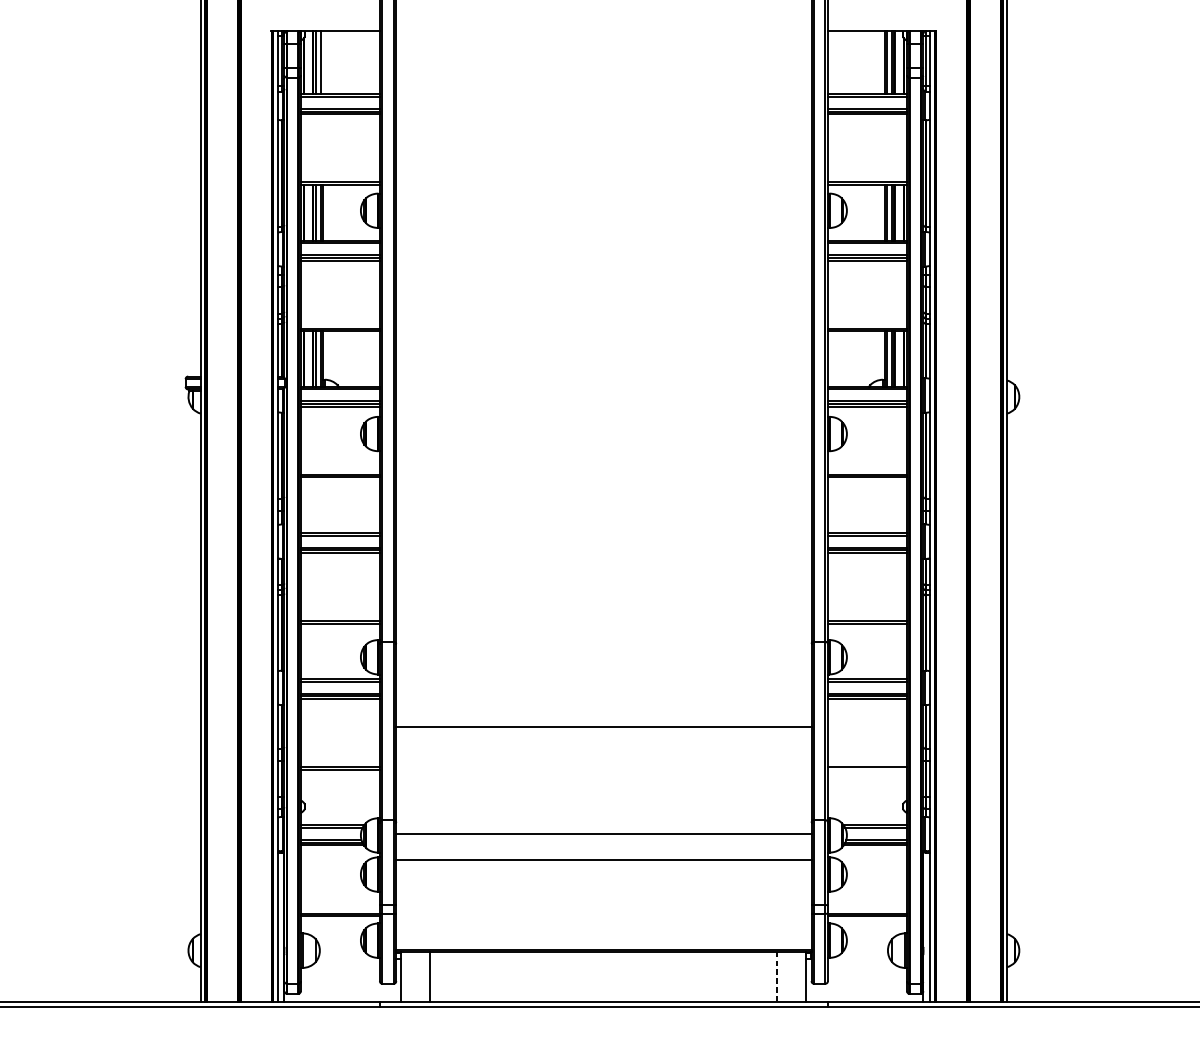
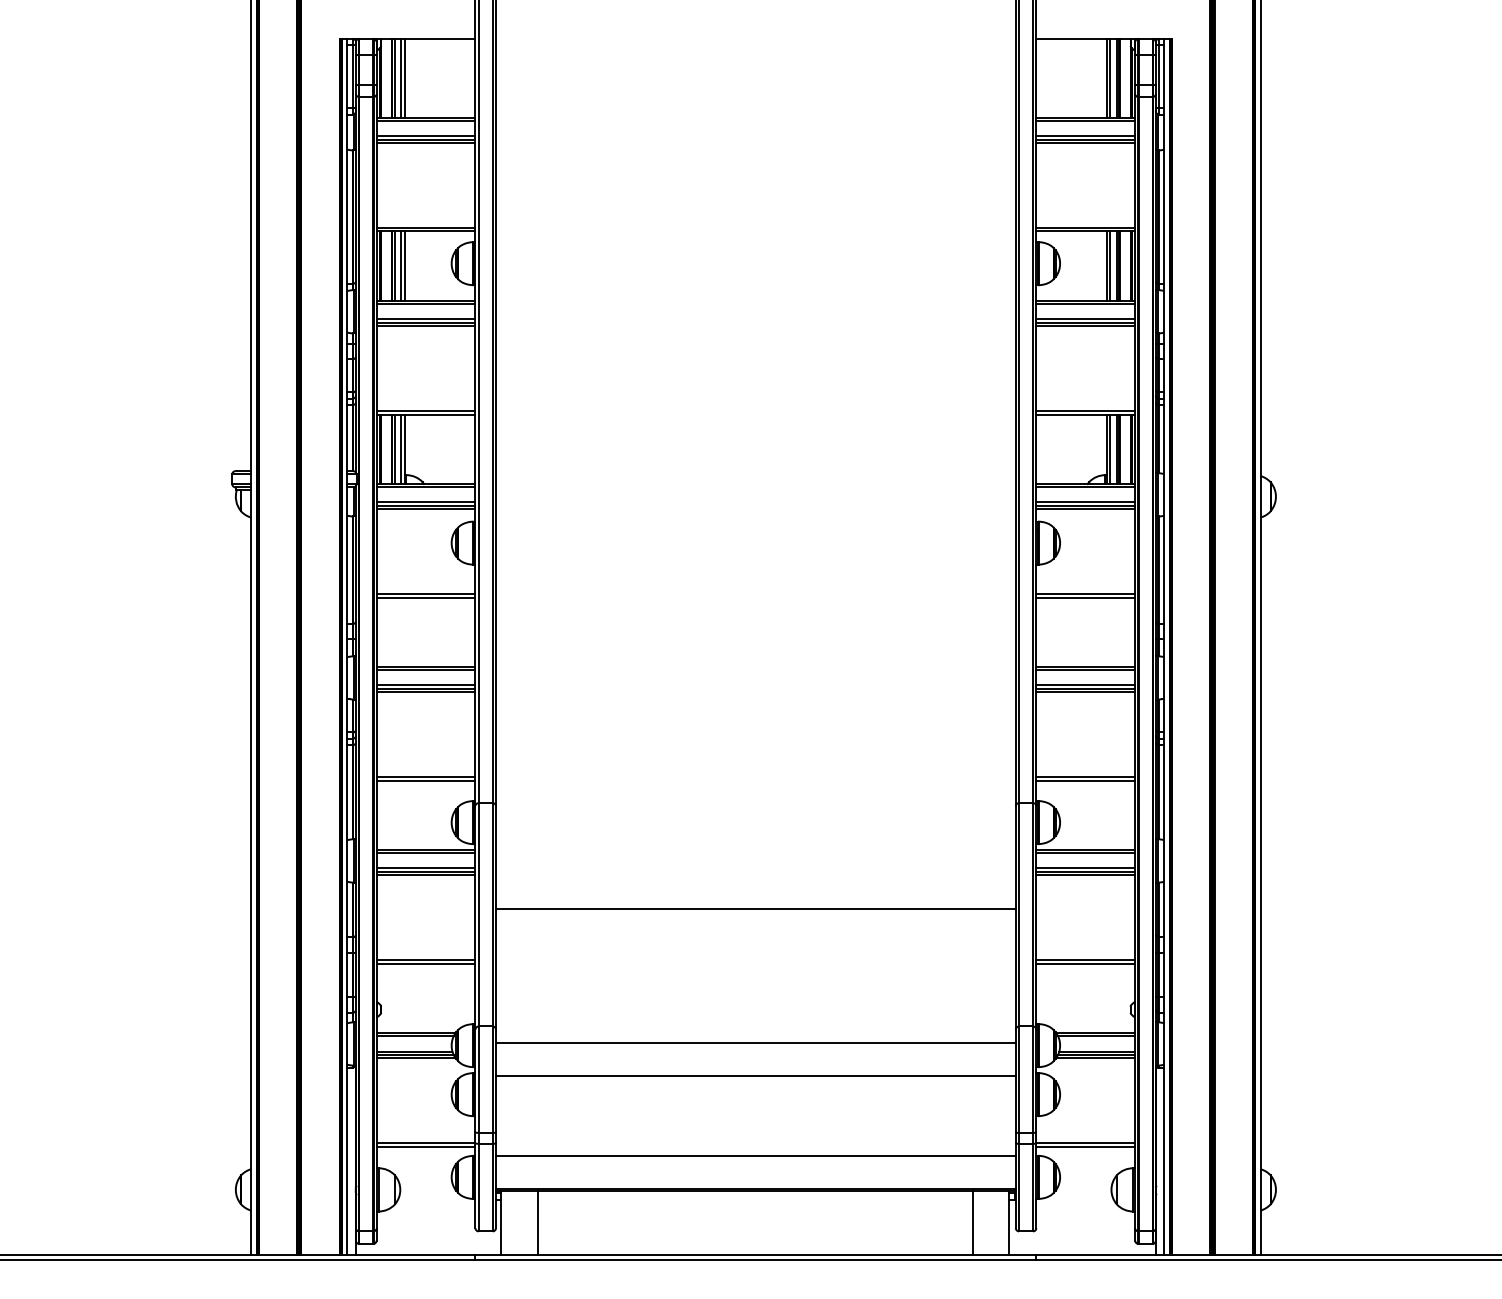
line: (323, 62) -> (404, 77), added
line: (867, 769) -> (1085, 963), added
line: (603, 923) -> (755, 1156), added
line: (776, 977) -> (972, 1223), dashed -> solid

